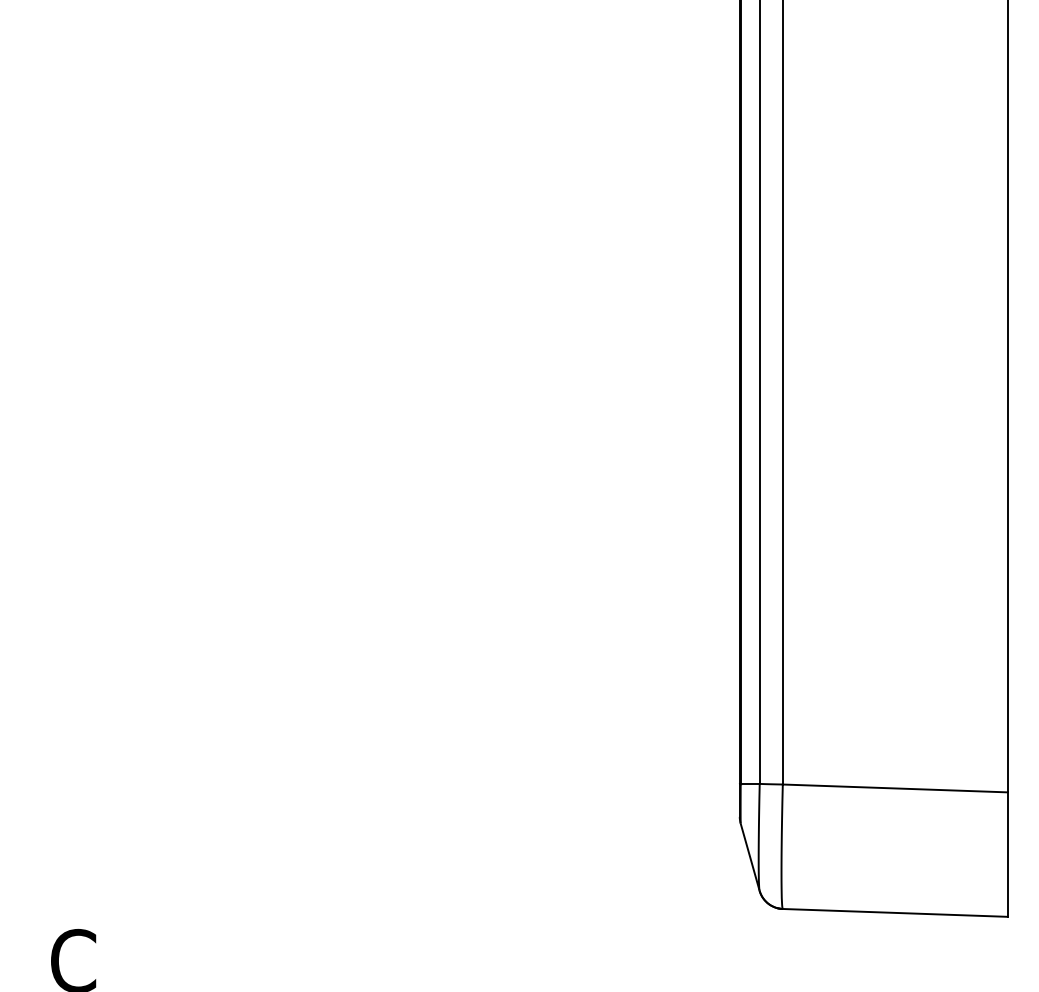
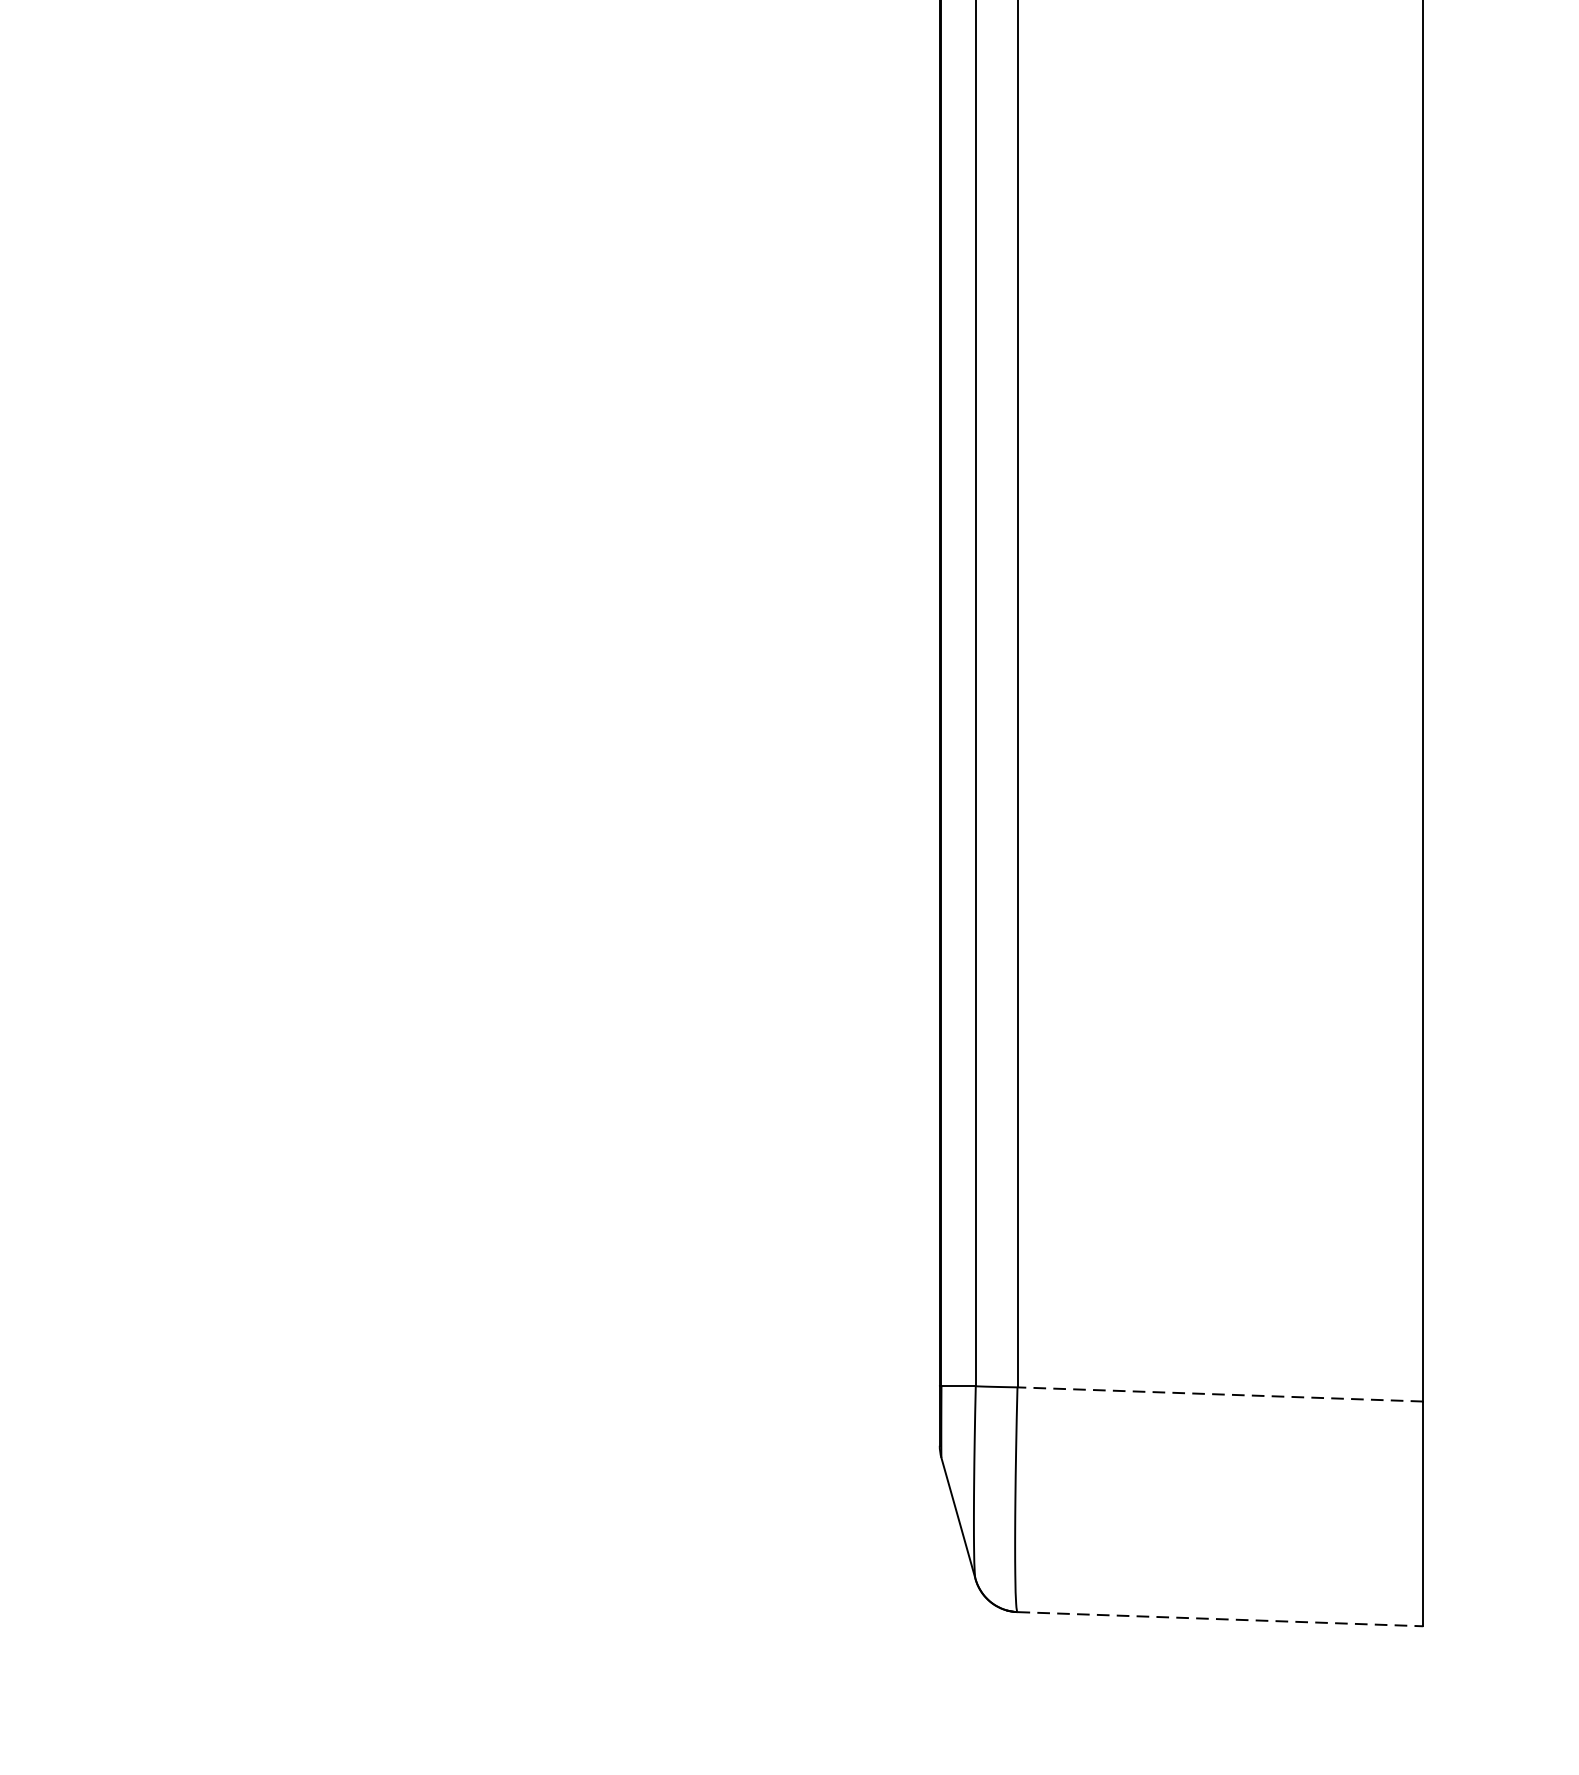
line: (894, 788) -> (1219, 1394), solid -> dashed
line: (895, 912) -> (1220, 1618), solid -> dashed

